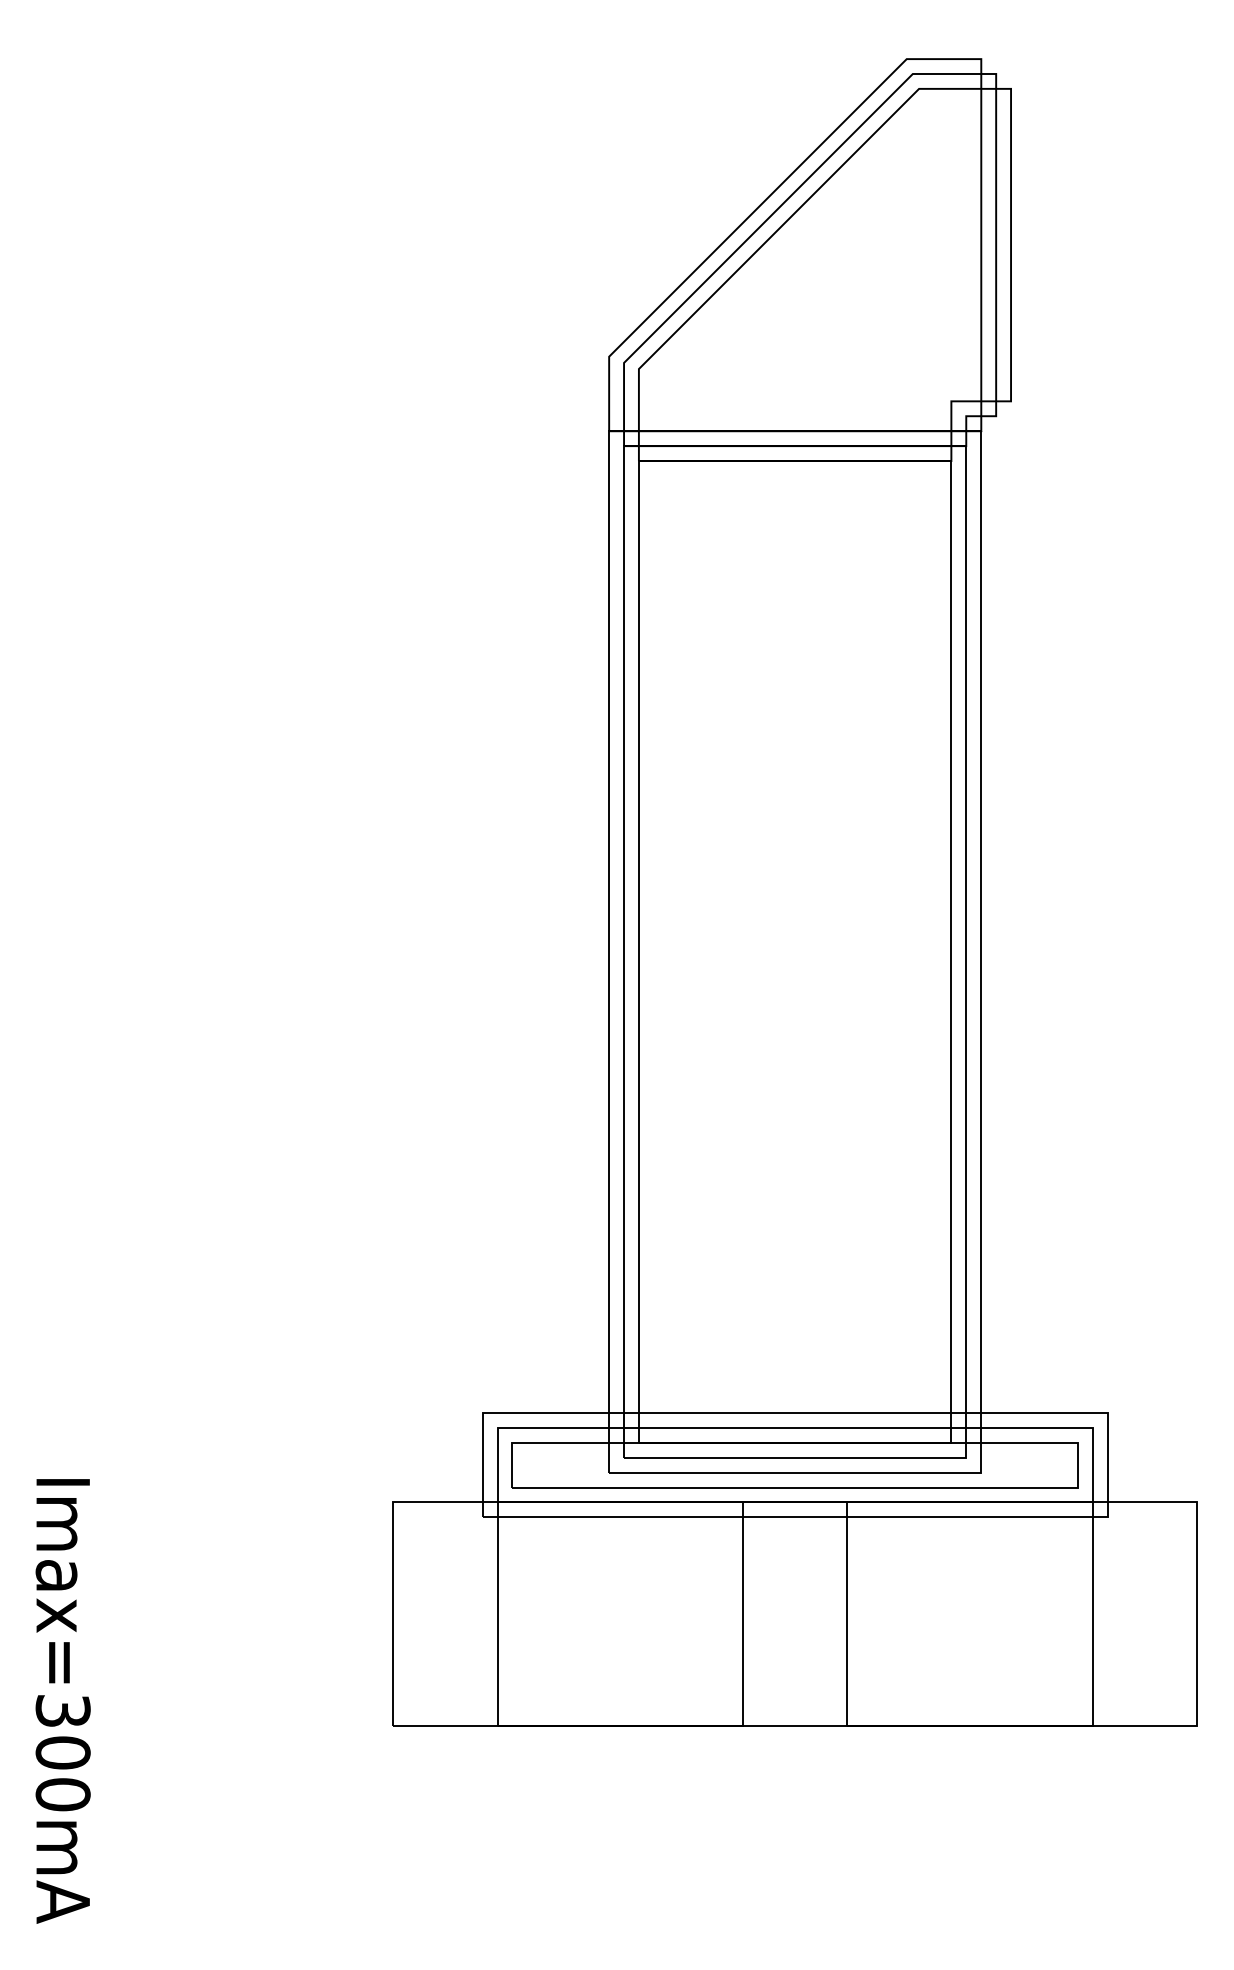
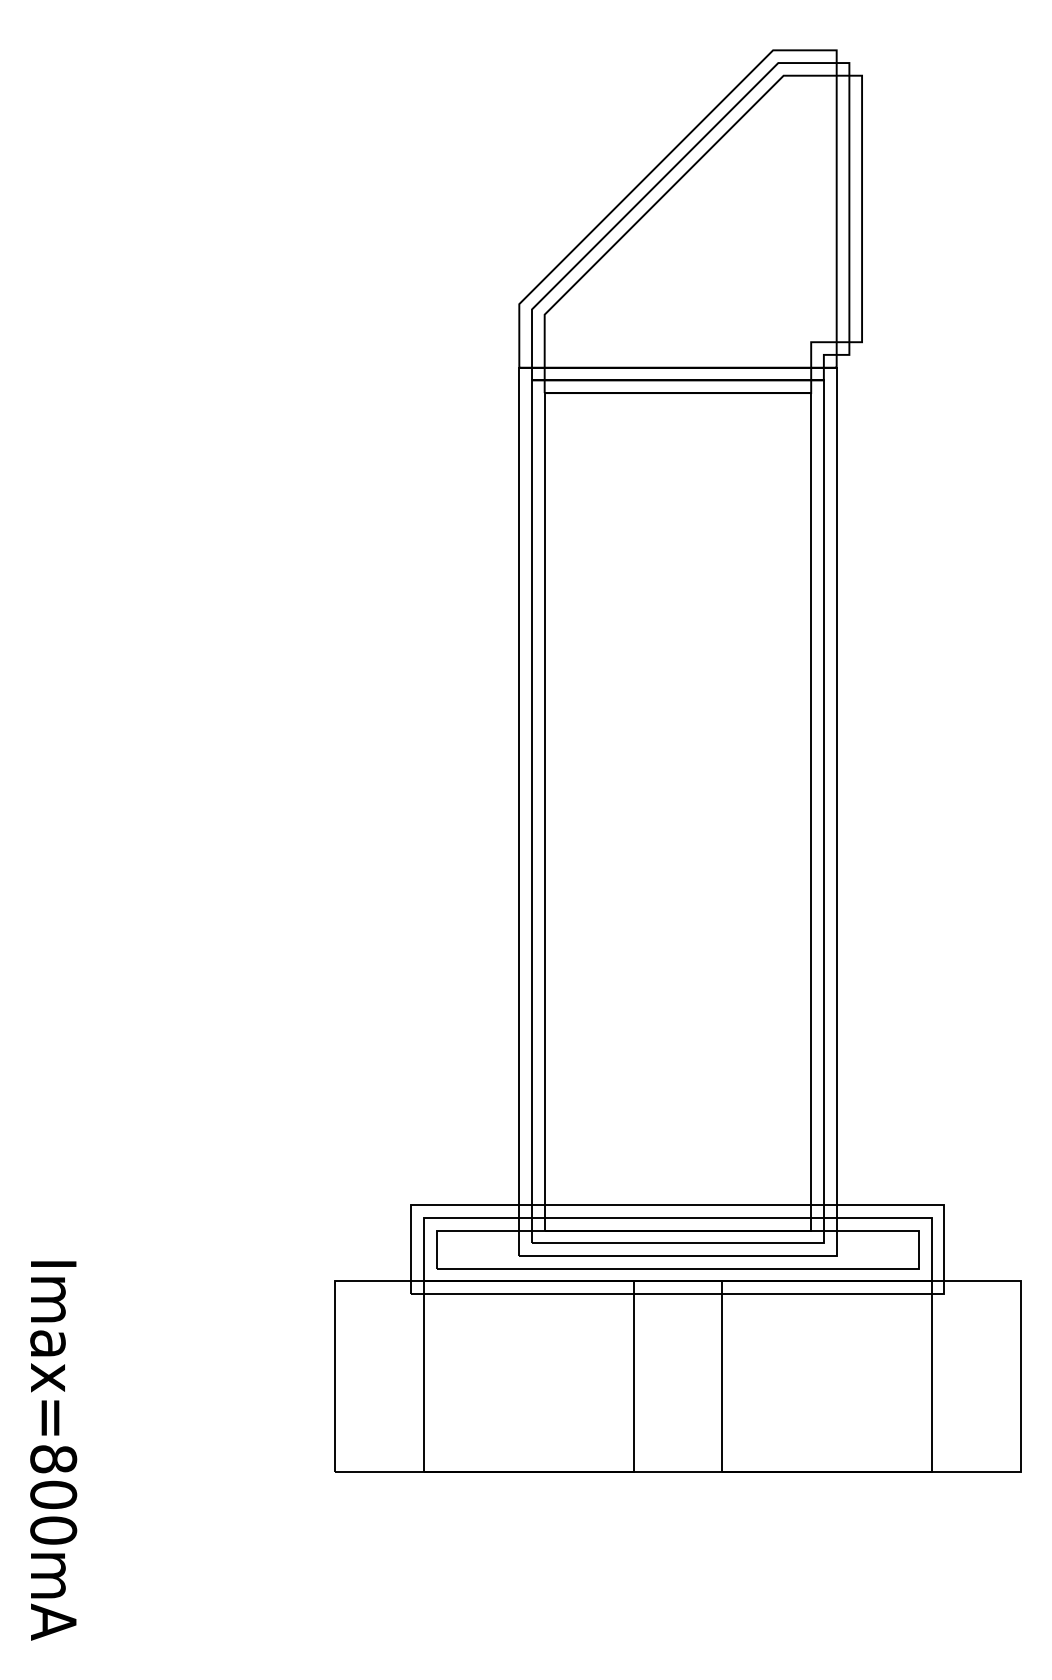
text: (62, 1711) -> (53, 1459), Imax=300mA -> Imax=800mA

